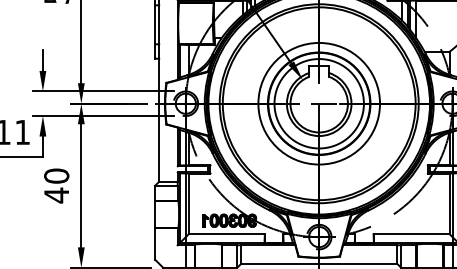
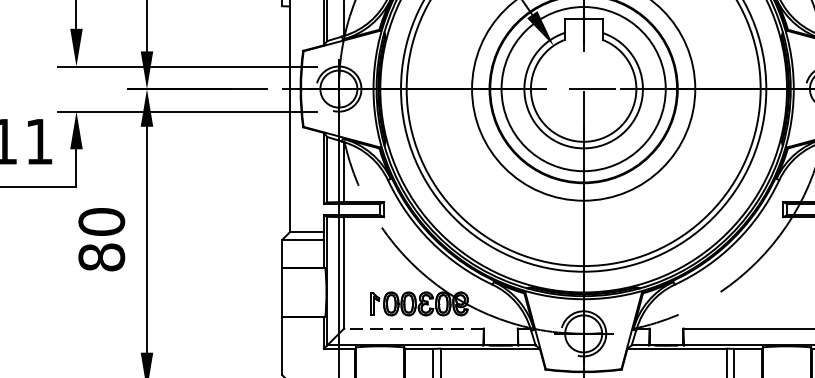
text: (56, 195) -> (101, 257), 40 -> 80
line: (226, 234) -> (413, 329), solid -> dashed

